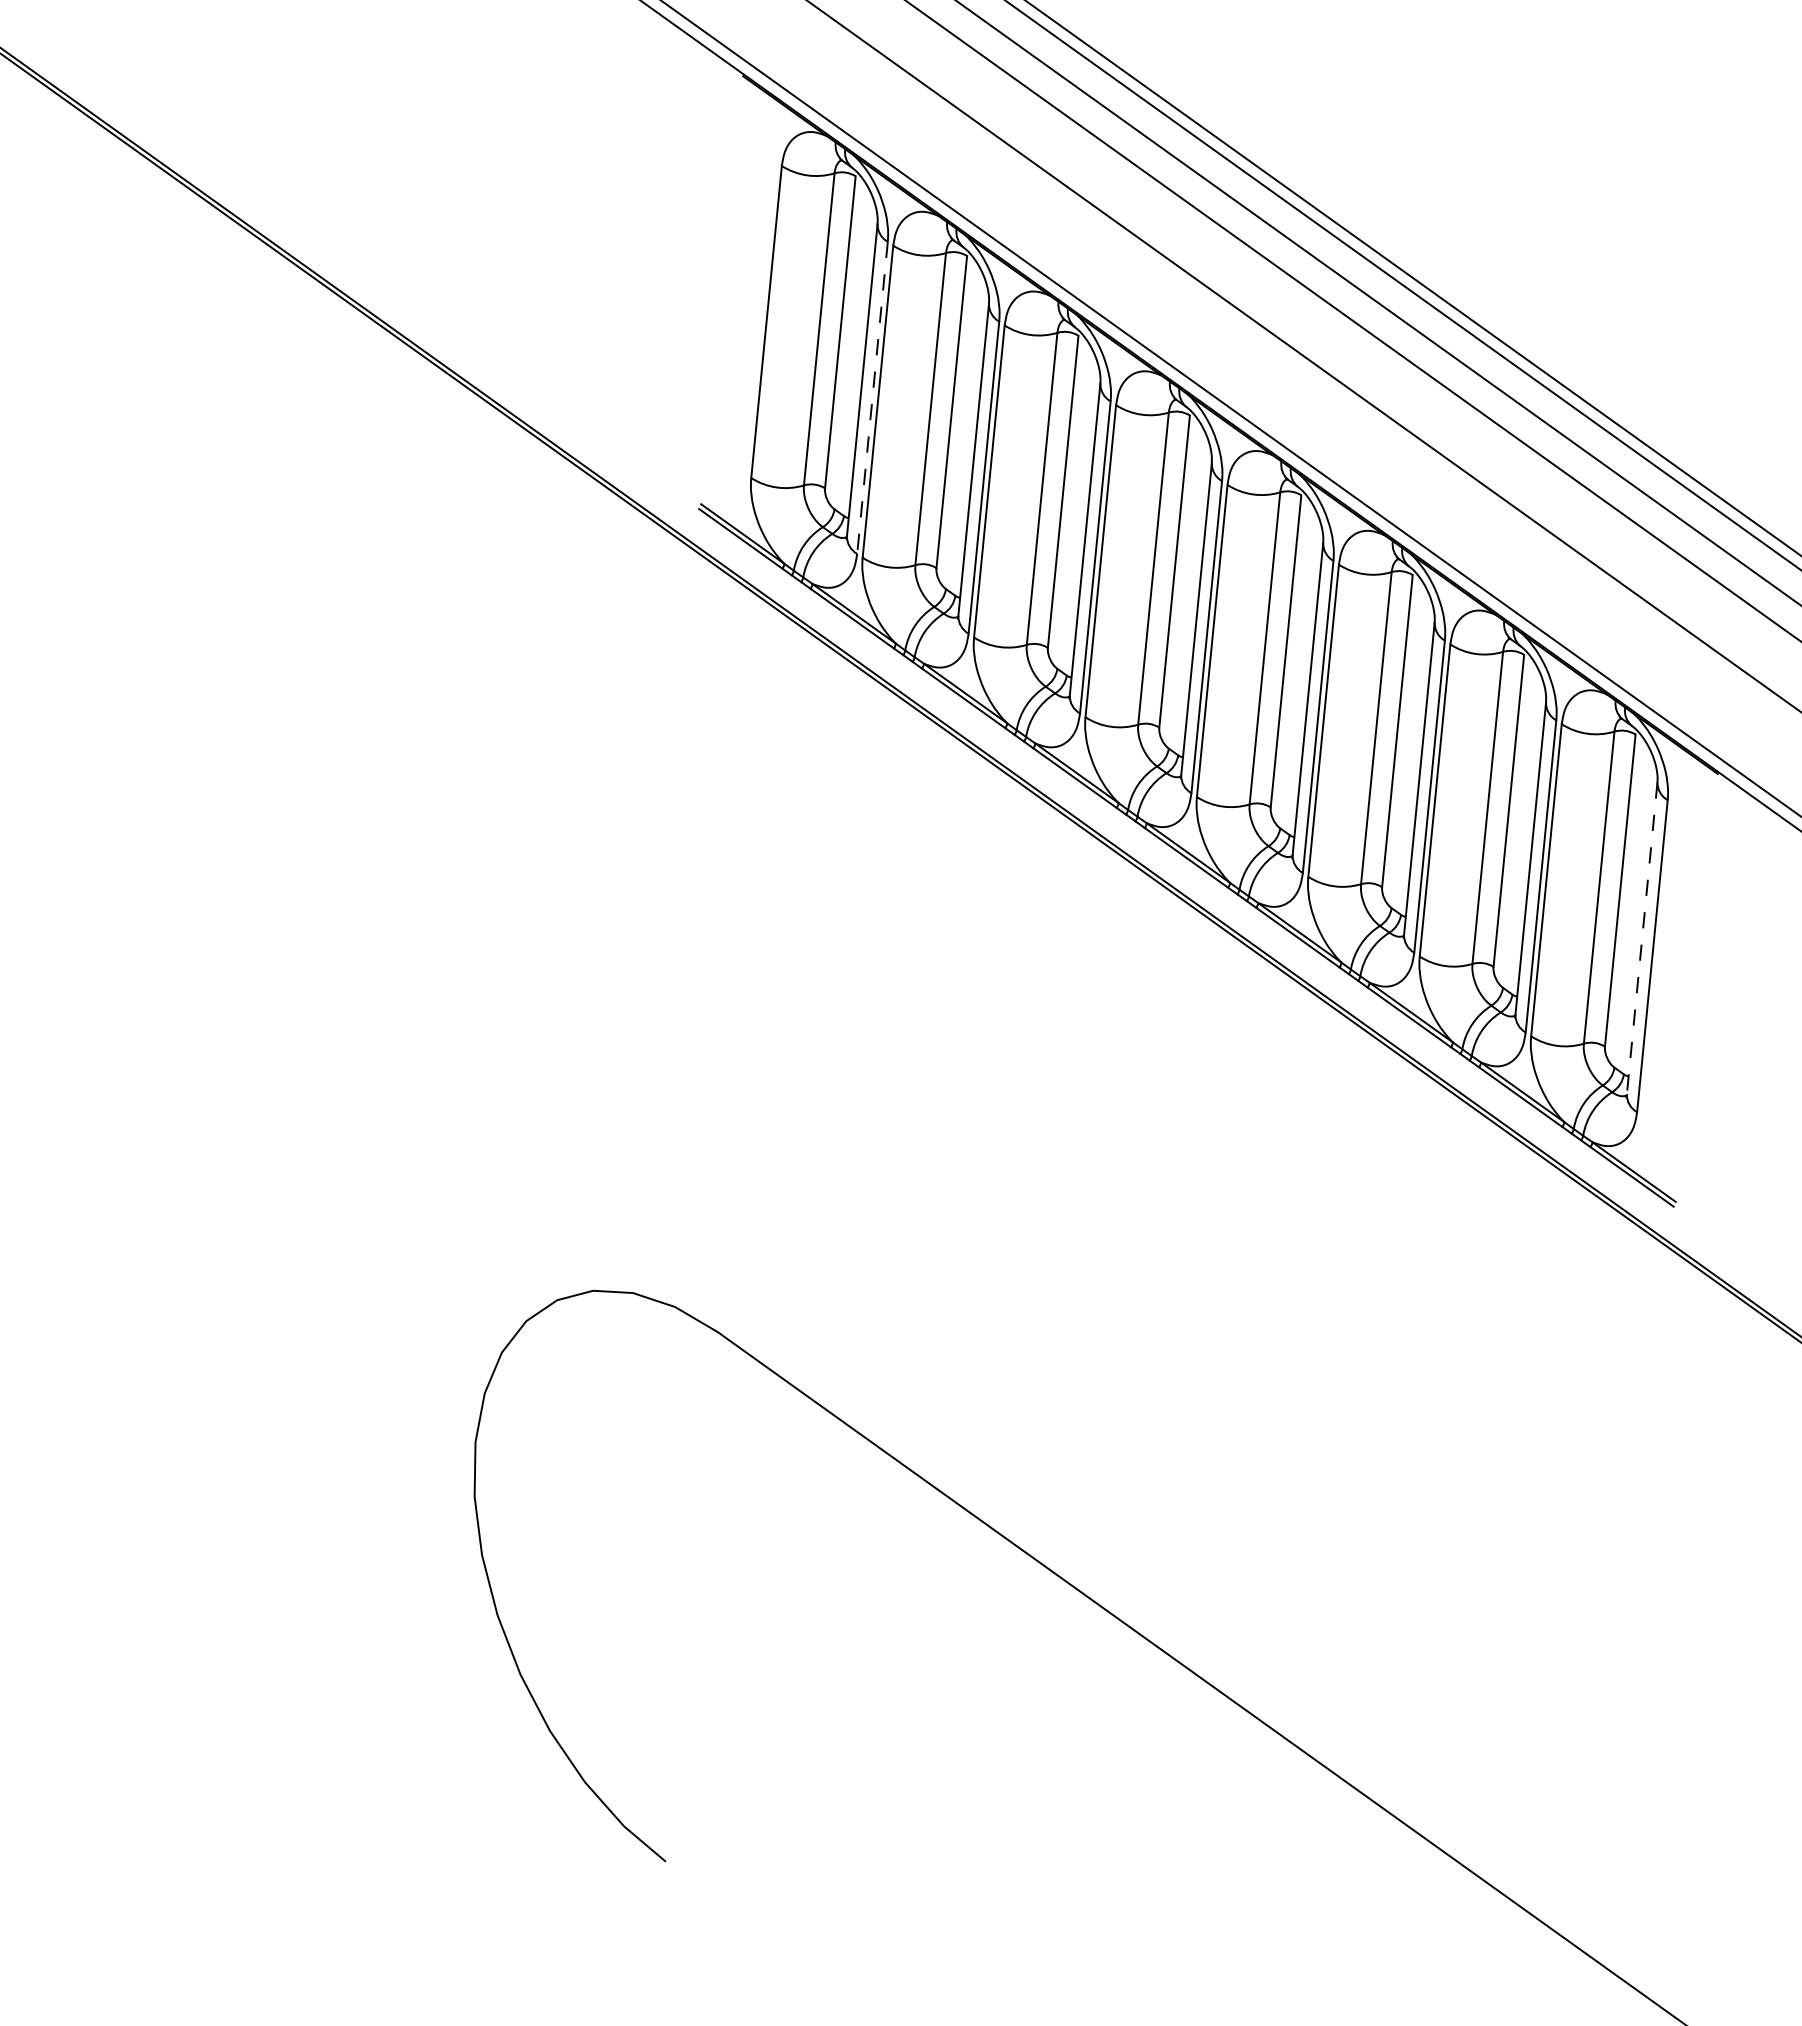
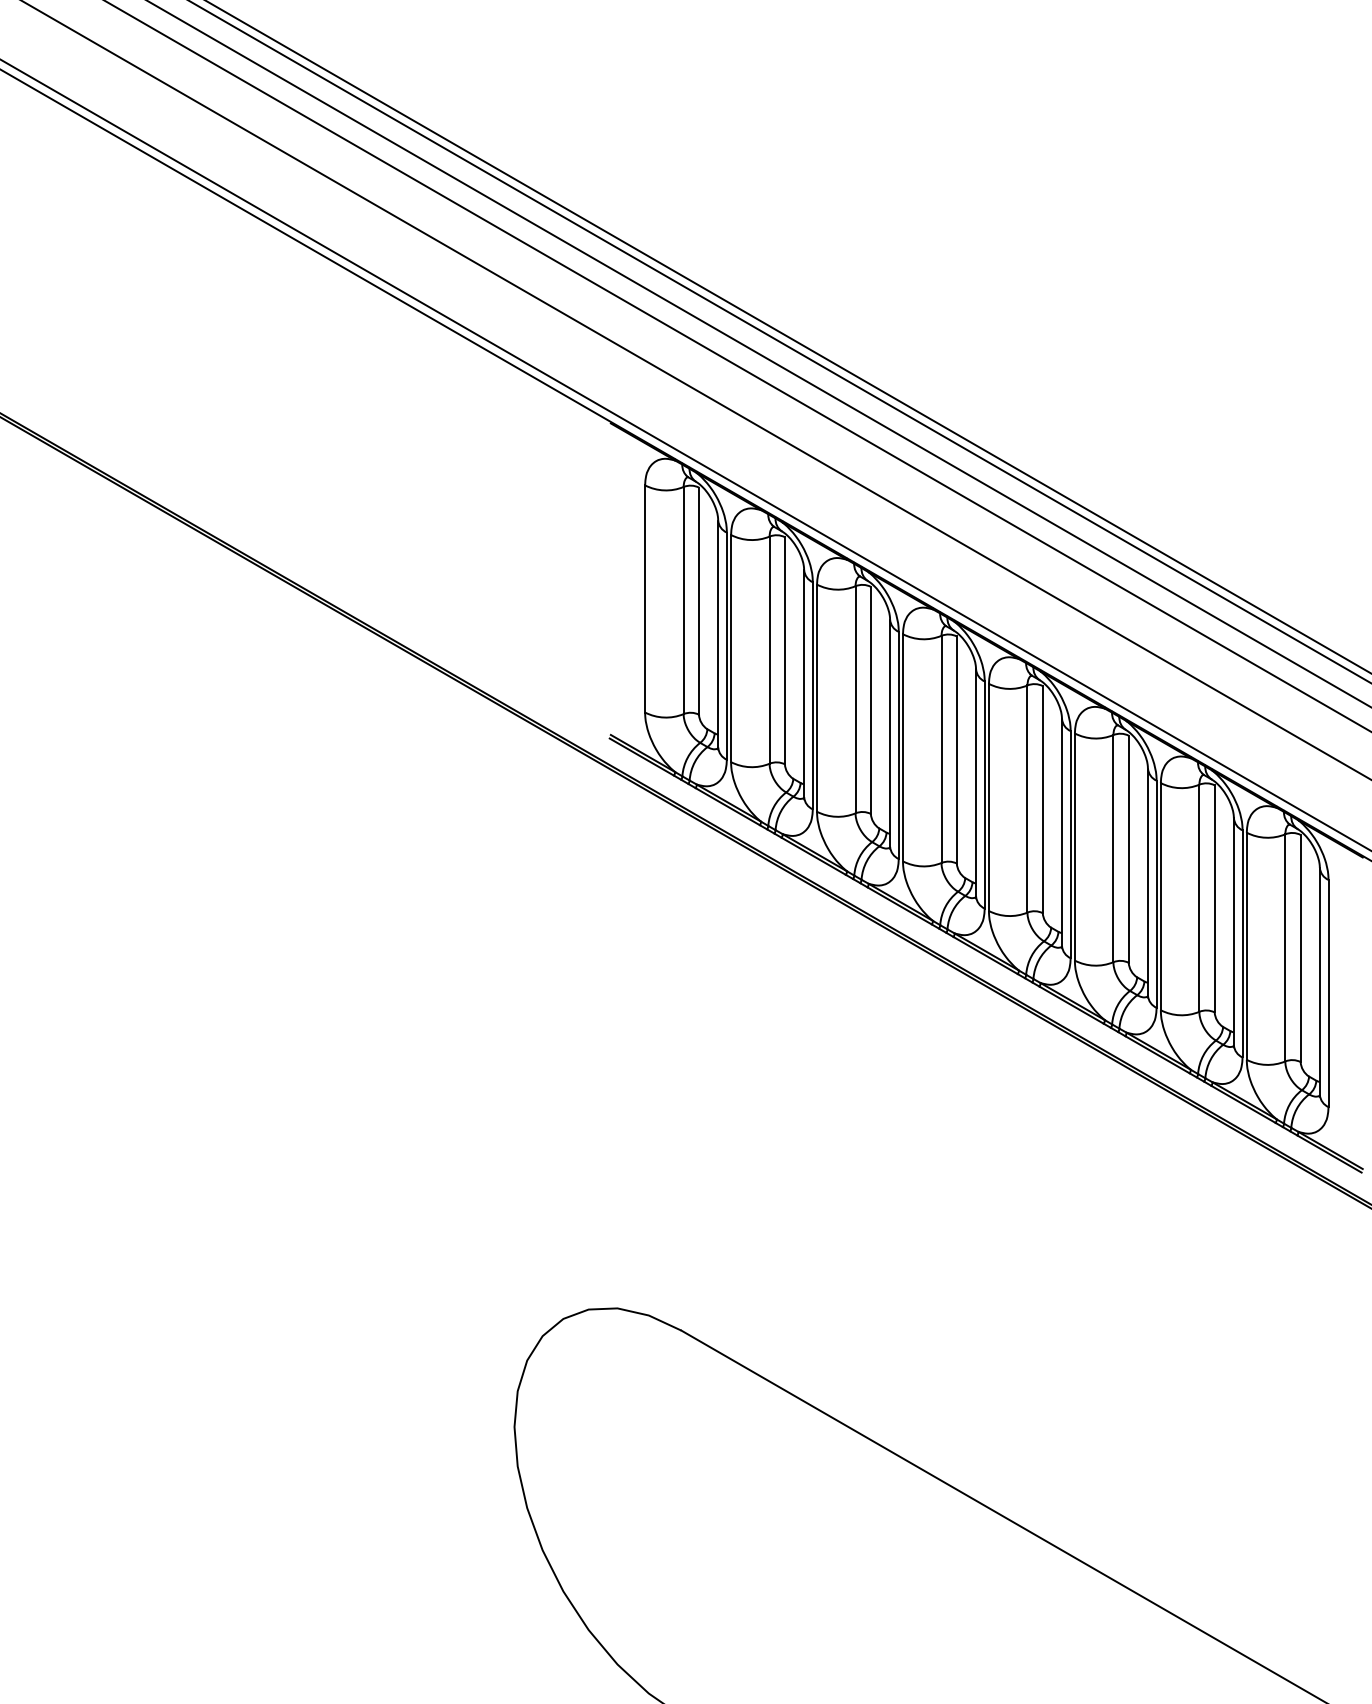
line: (871, 398) -> (726, 646), dashed -> solid
line: (1641, 938) -> (1319, 981), dashed -> solid

